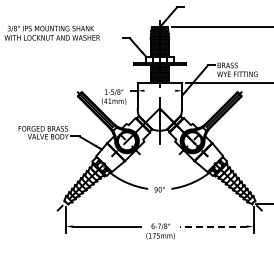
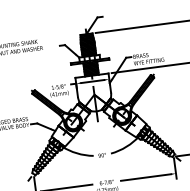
line: (159, 90) -> (92, 81), added
line: (212, 226) -> (145, 177), dashed -> solid

